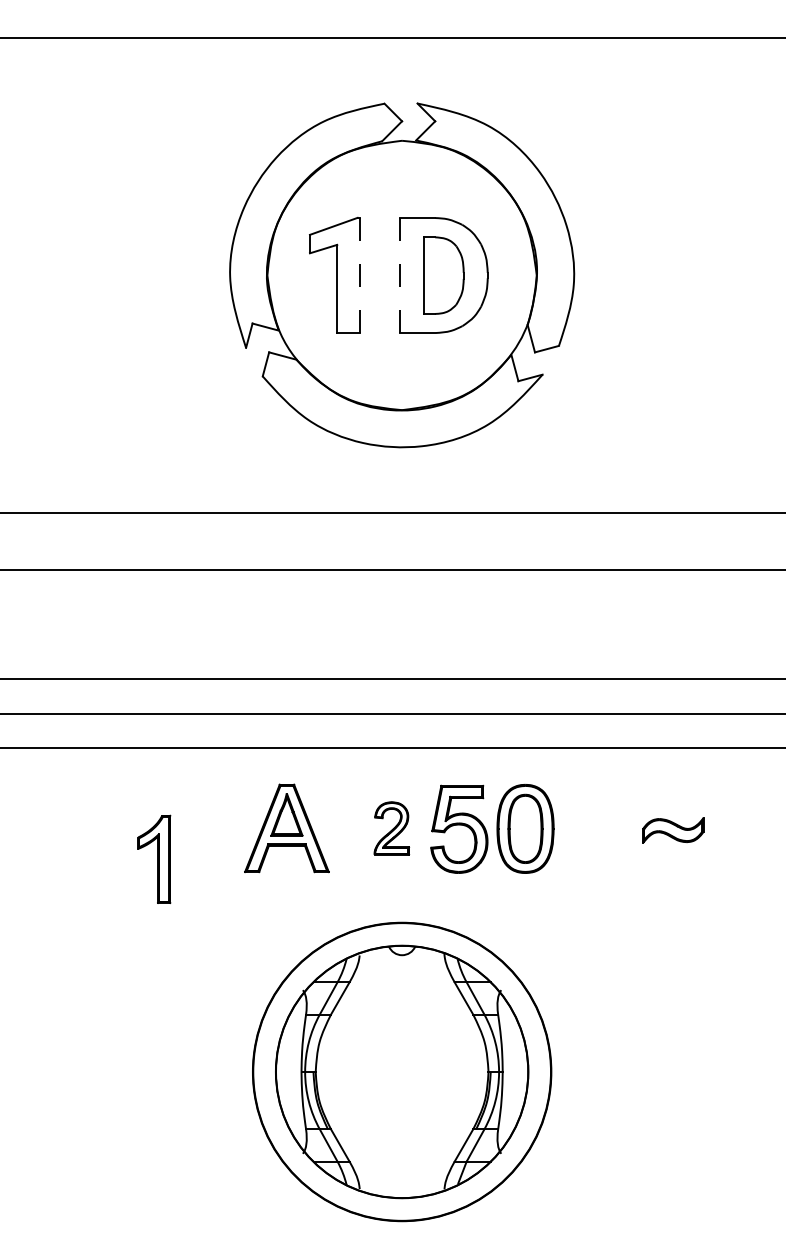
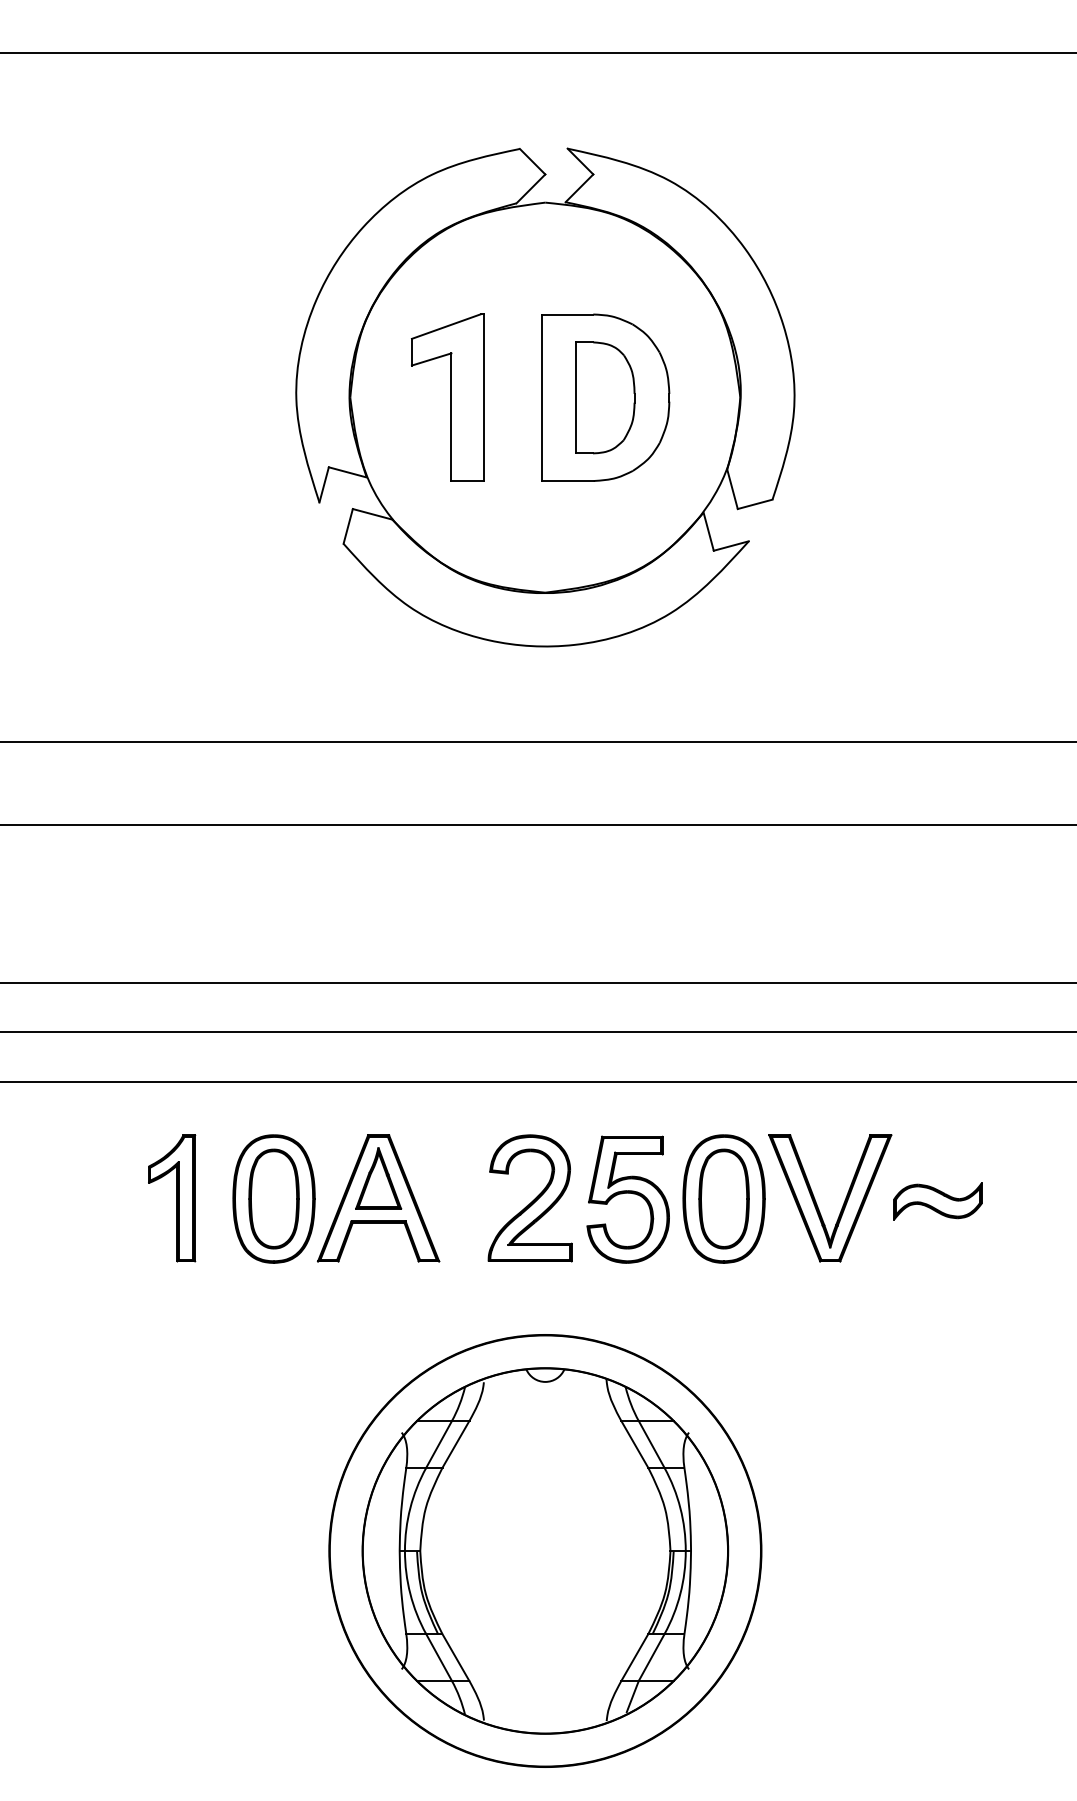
line: (360, 275) -> (485, 397), dashed -> solid
line: (399, 276) -> (541, 399), dashed -> solid
part: (214, 828) -> (273, 1198), added
part: (391, 828) -> (530, 1198), size x1.67
part: (589, 829) -> (816, 1199), added
part: (154, 858) -> (172, 1196), moved

